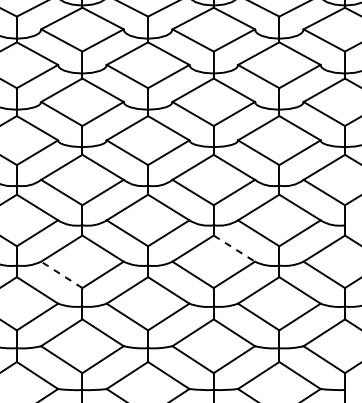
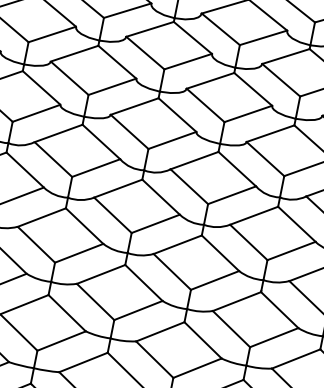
line: (234, 248) -> (220, 253), dashed -> solid
line: (60, 274) -> (35, 244), dashed -> solid

